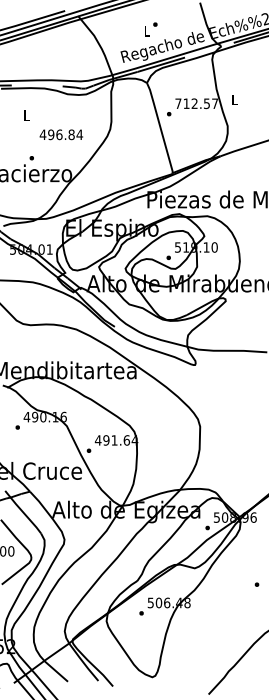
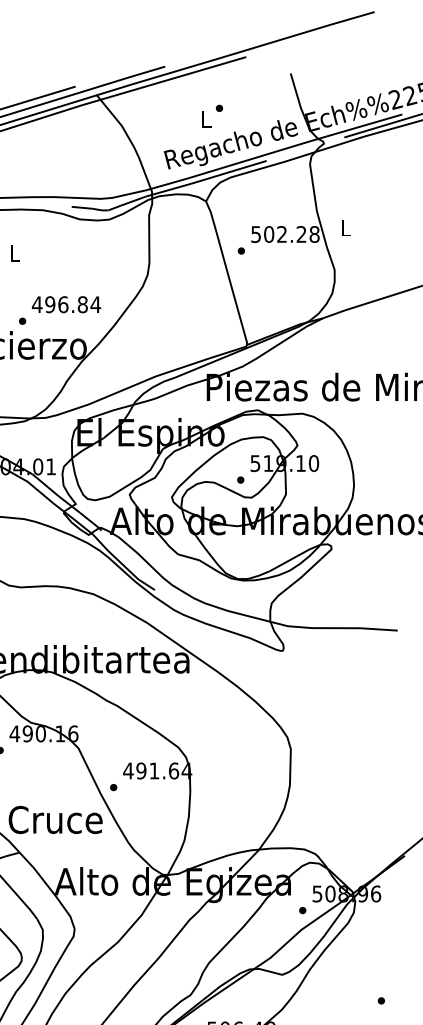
text: (196, 103) -> (284, 234), 712.57 -> 502.28
text: (60, 134) -> (65, 304), moved

